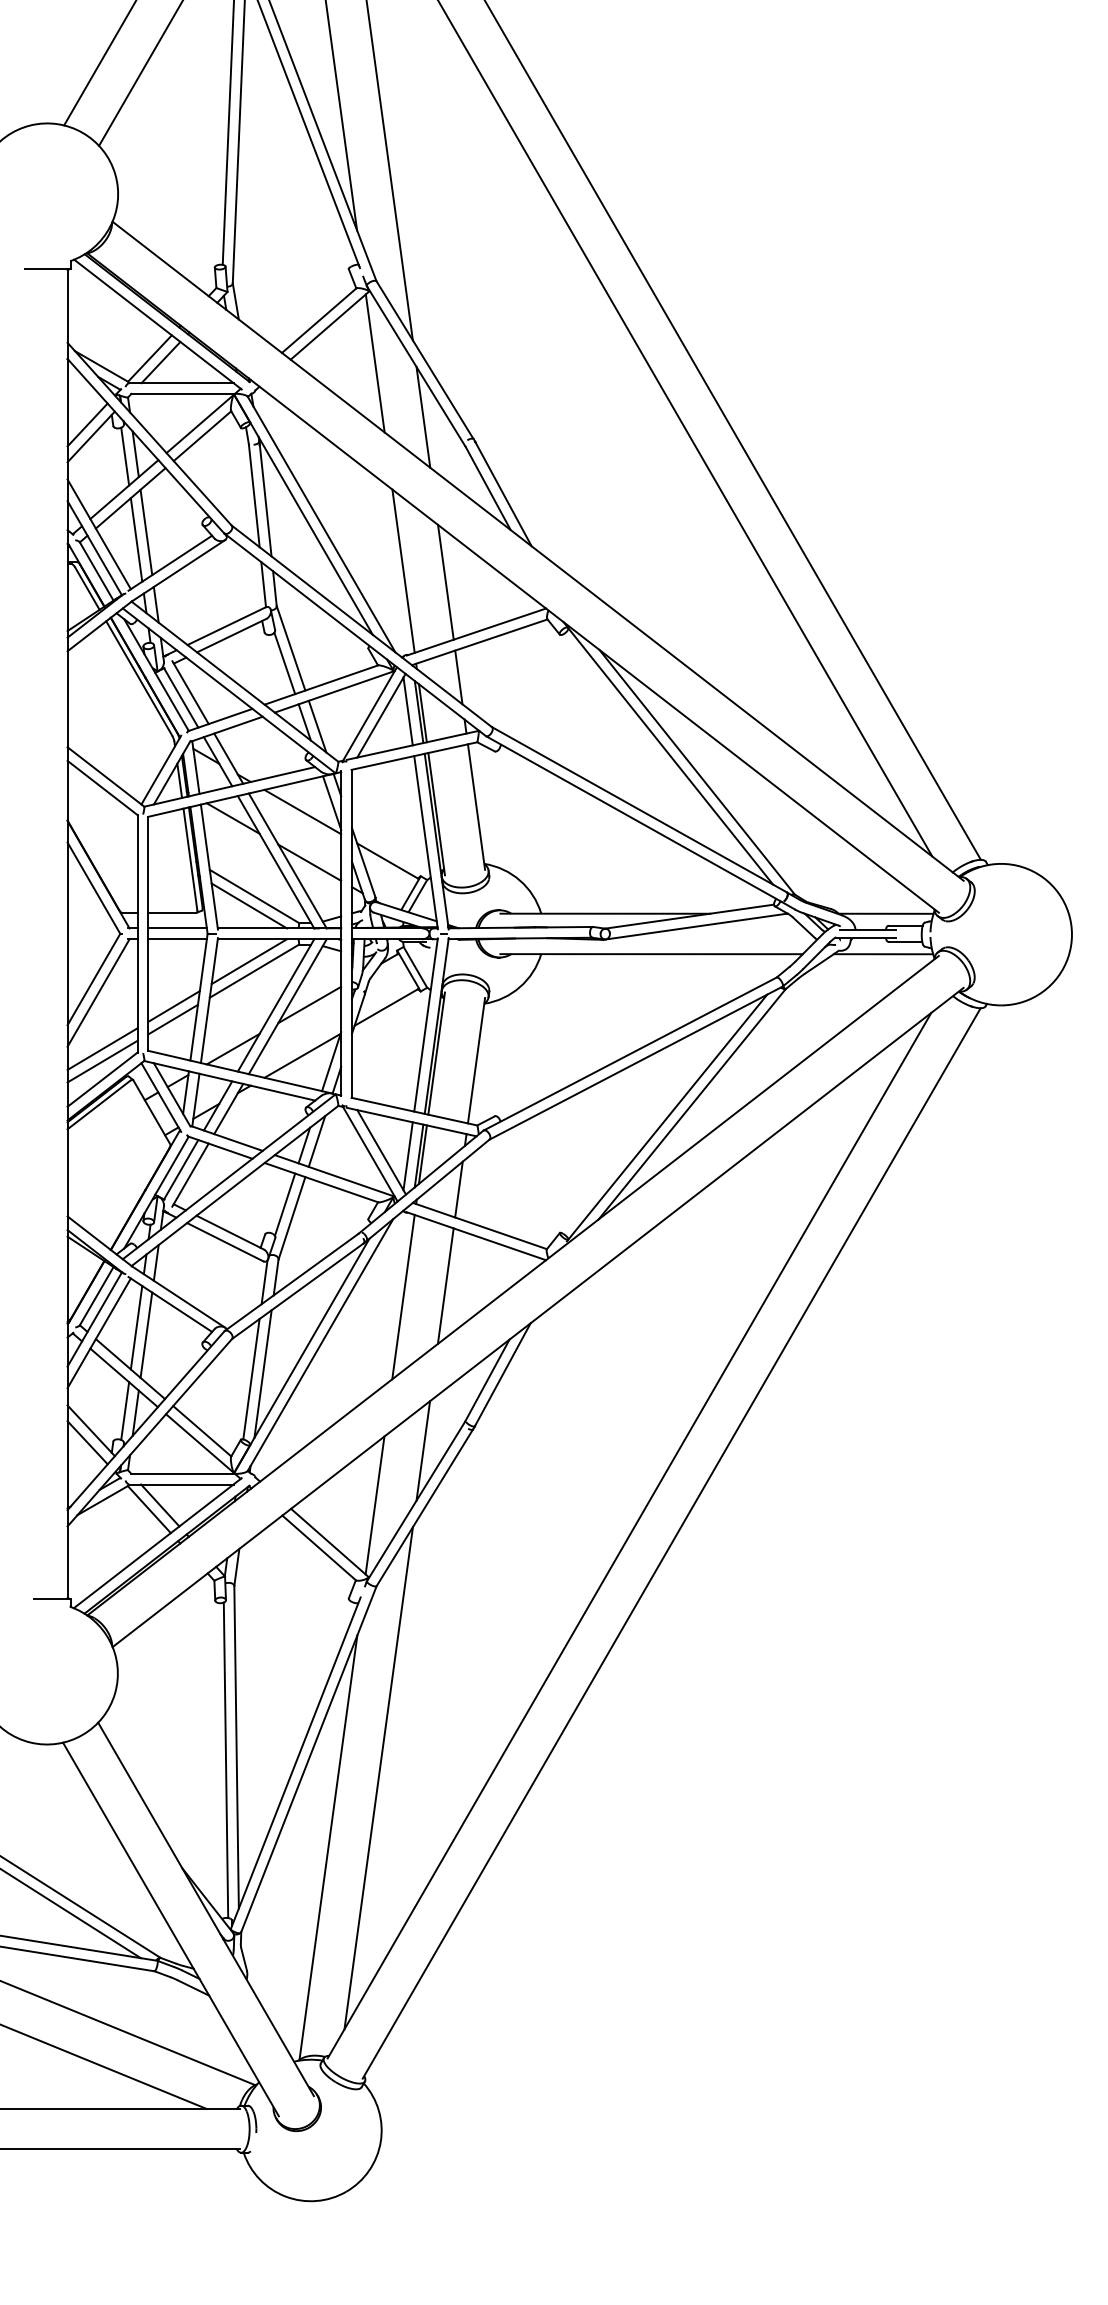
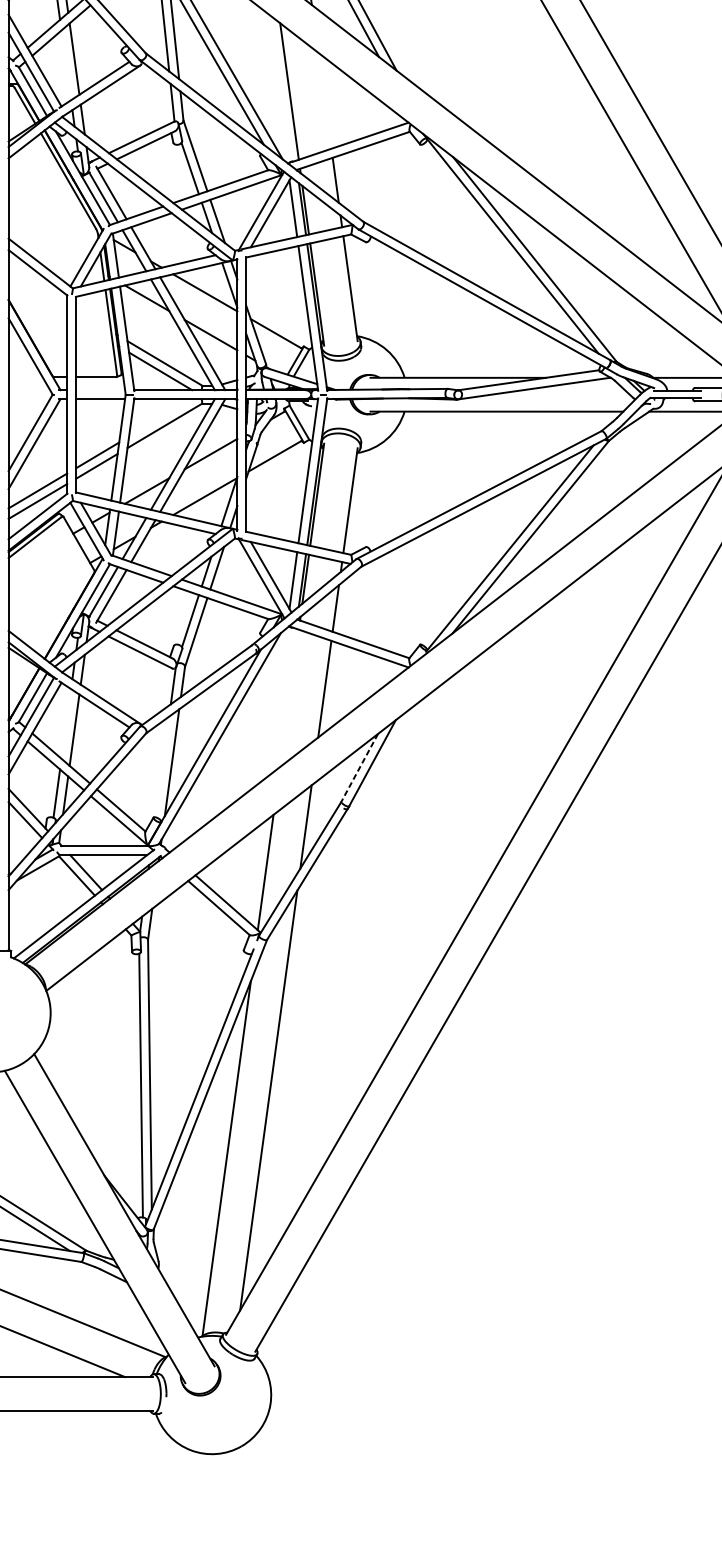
line: (136, 539) -> (66, 64), removed
line: (445, 581) -> (324, 100), removed
line: (177, 928) -> (100, 390), removed
line: (249, 961) -> (160, 417), removed
line: (403, 1296) -> (289, 697), removed
line: (136, 1327) -> (66, 723), removed
line: (251, 1378) -> (162, 766), removed
line: (487, 1380) -> (359, 768), solid -> dashed

